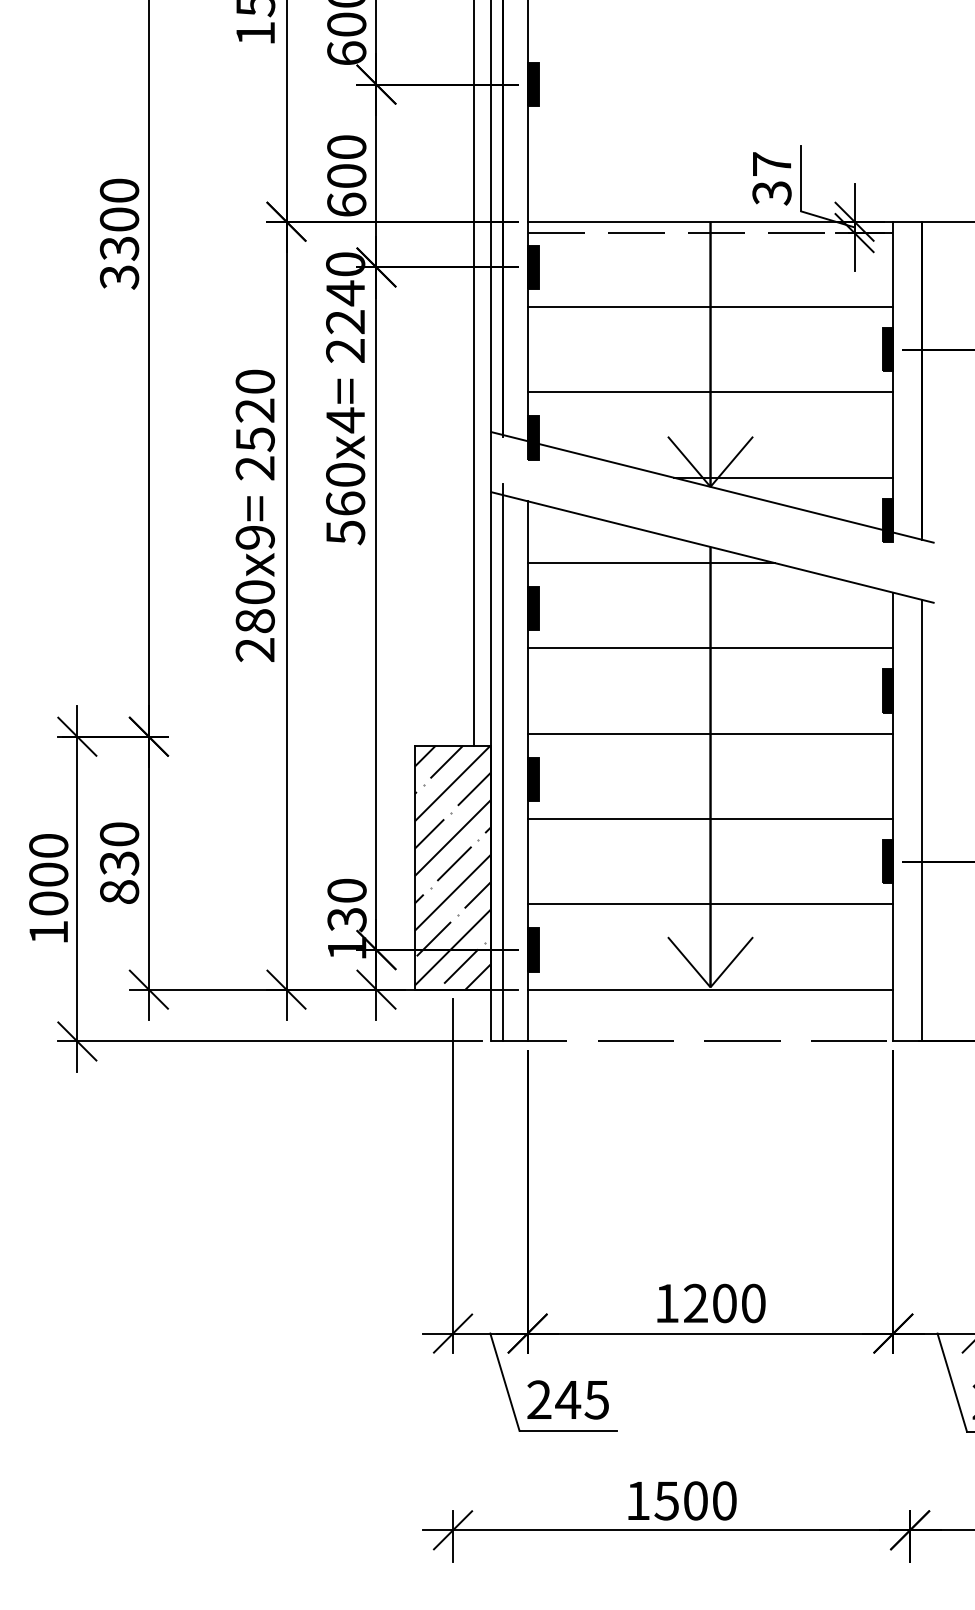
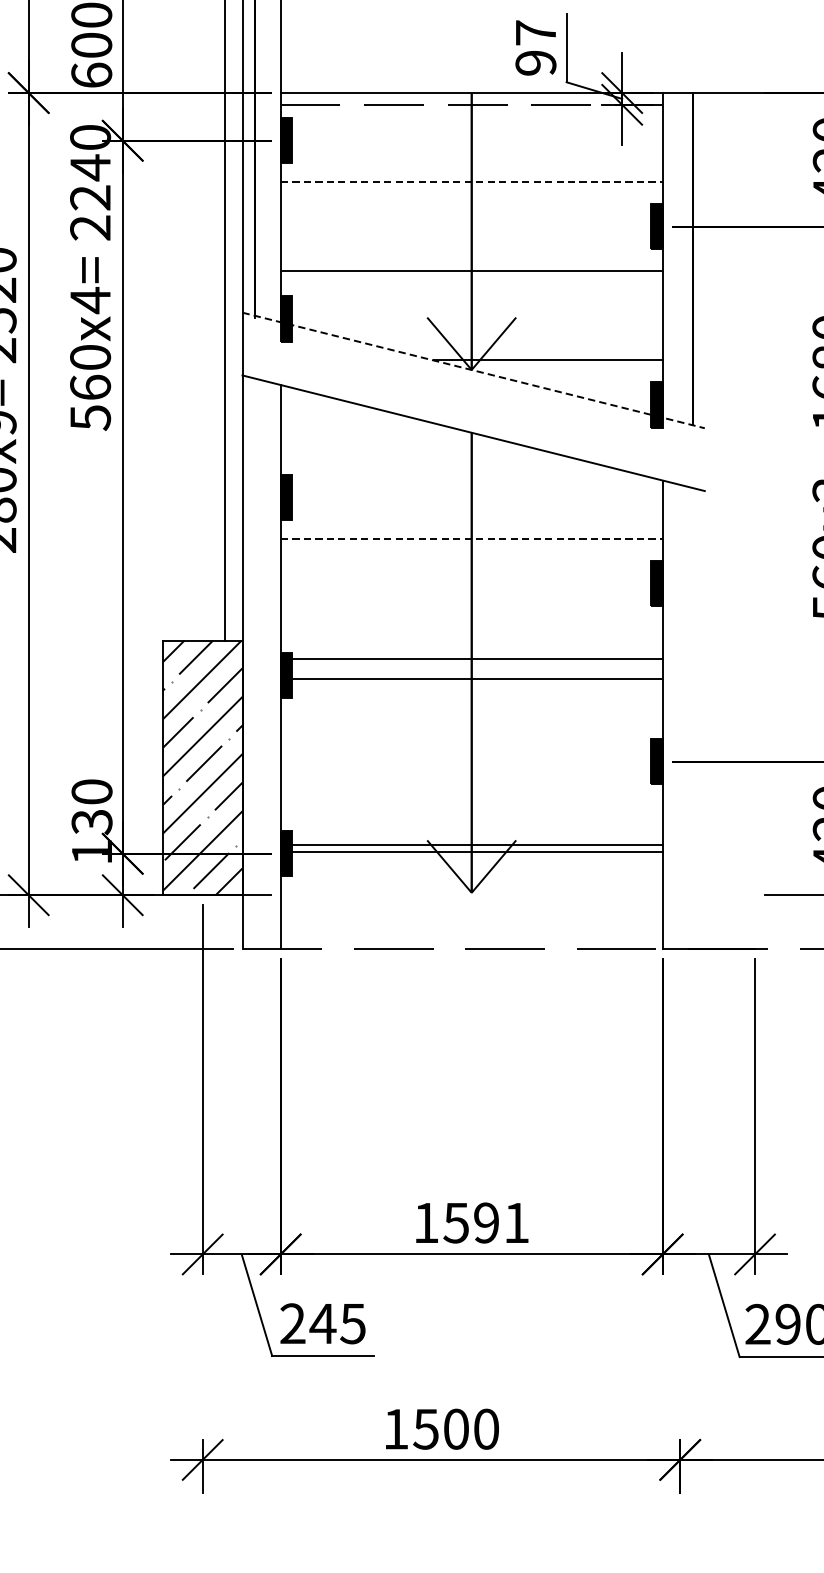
text: (771, 193) -> (535, 63), 37 -> 97
line: (710, 307) -> (471, 182), solid -> dashed
line: (712, 487) -> (473, 370), solid -> dashed
line: (650, 563) -> (409, 450), removed
line: (710, 648) -> (471, 538), solid -> dashed
line: (710, 733) -> (471, 658), moved
line: (502, 762) -> (254, 657), removed
line: (710, 819) -> (471, 679), moved
line: (922, 820) -> (693, 718), removed
line: (710, 904) -> (471, 844), moved
line: (710, 989) -> (471, 852), moved
text: (724, 1303) -> (486, 1223), 1200 -> 1591

